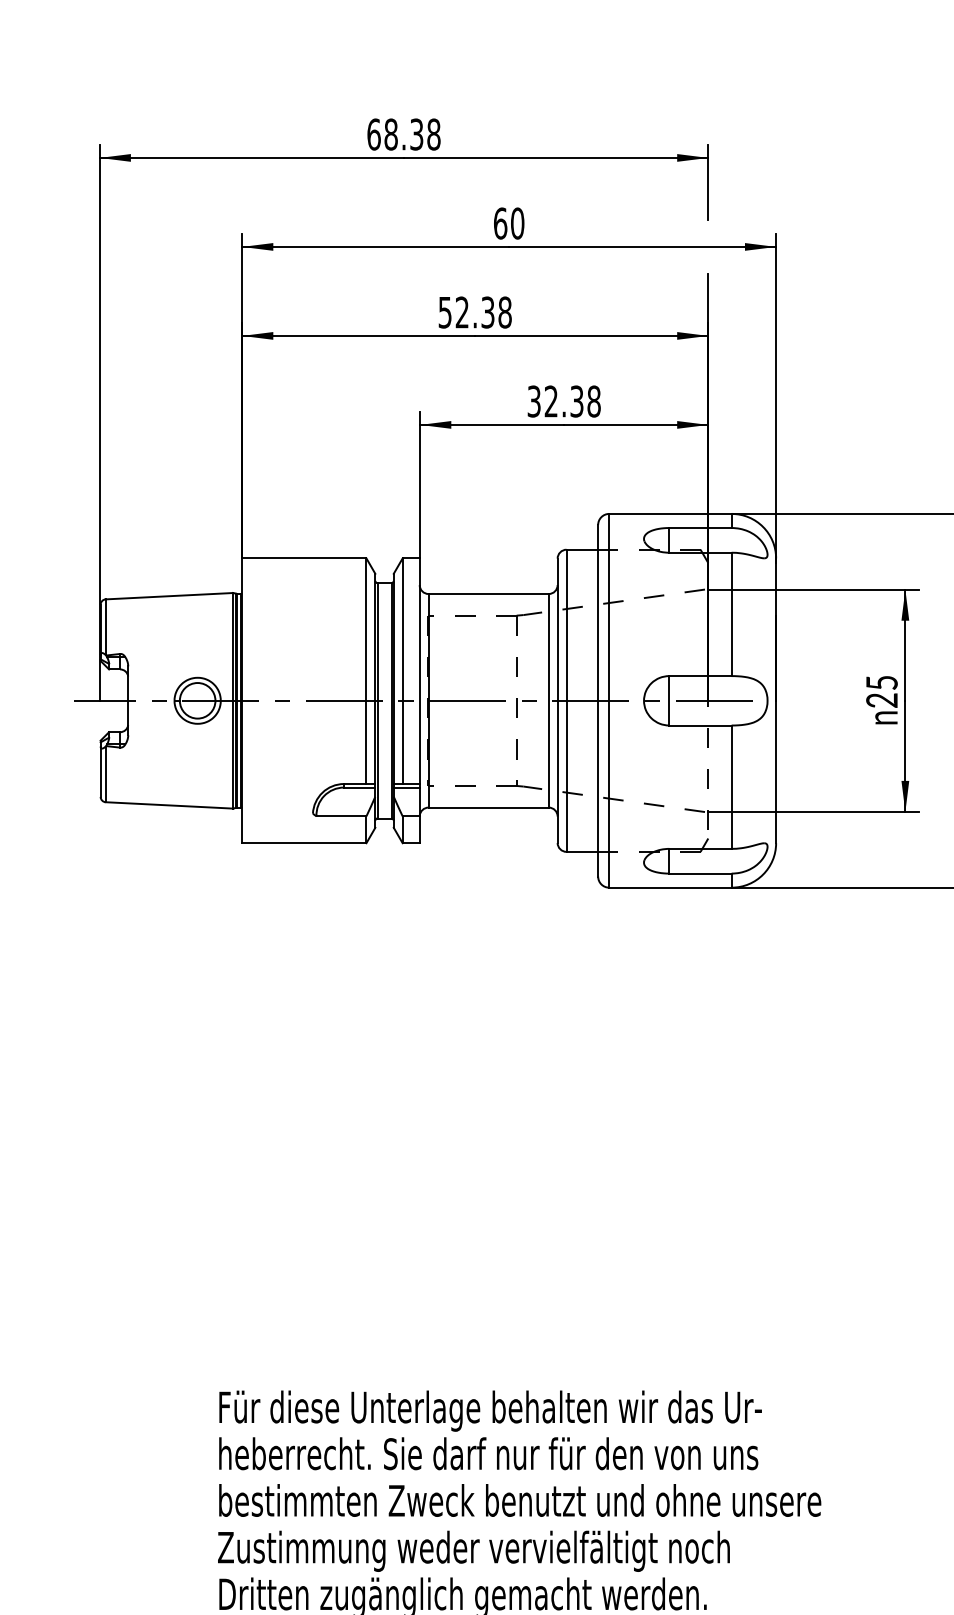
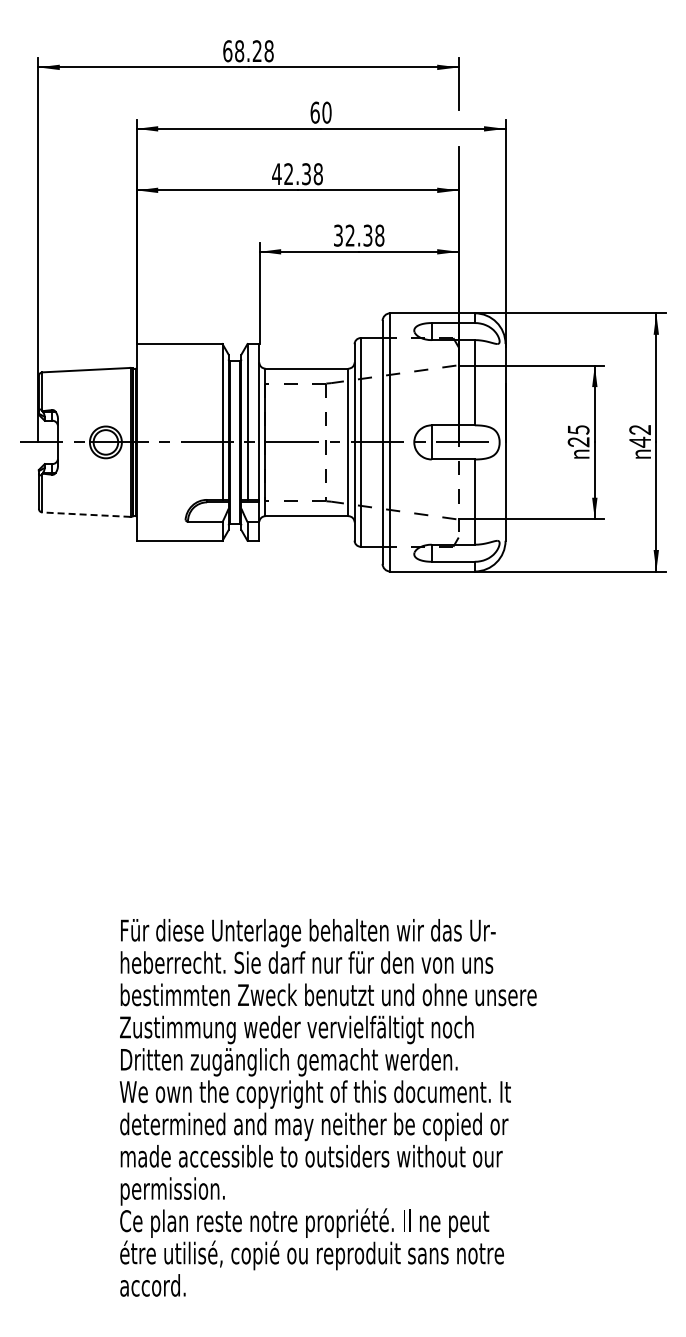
text: (415, 134) -> (256, 51), 68.38 -> 68.28
text: (444, 312) -> (276, 174), 52.38 -> 42.38
line: (168, 805) -> (85, 514), solid -> dashed

